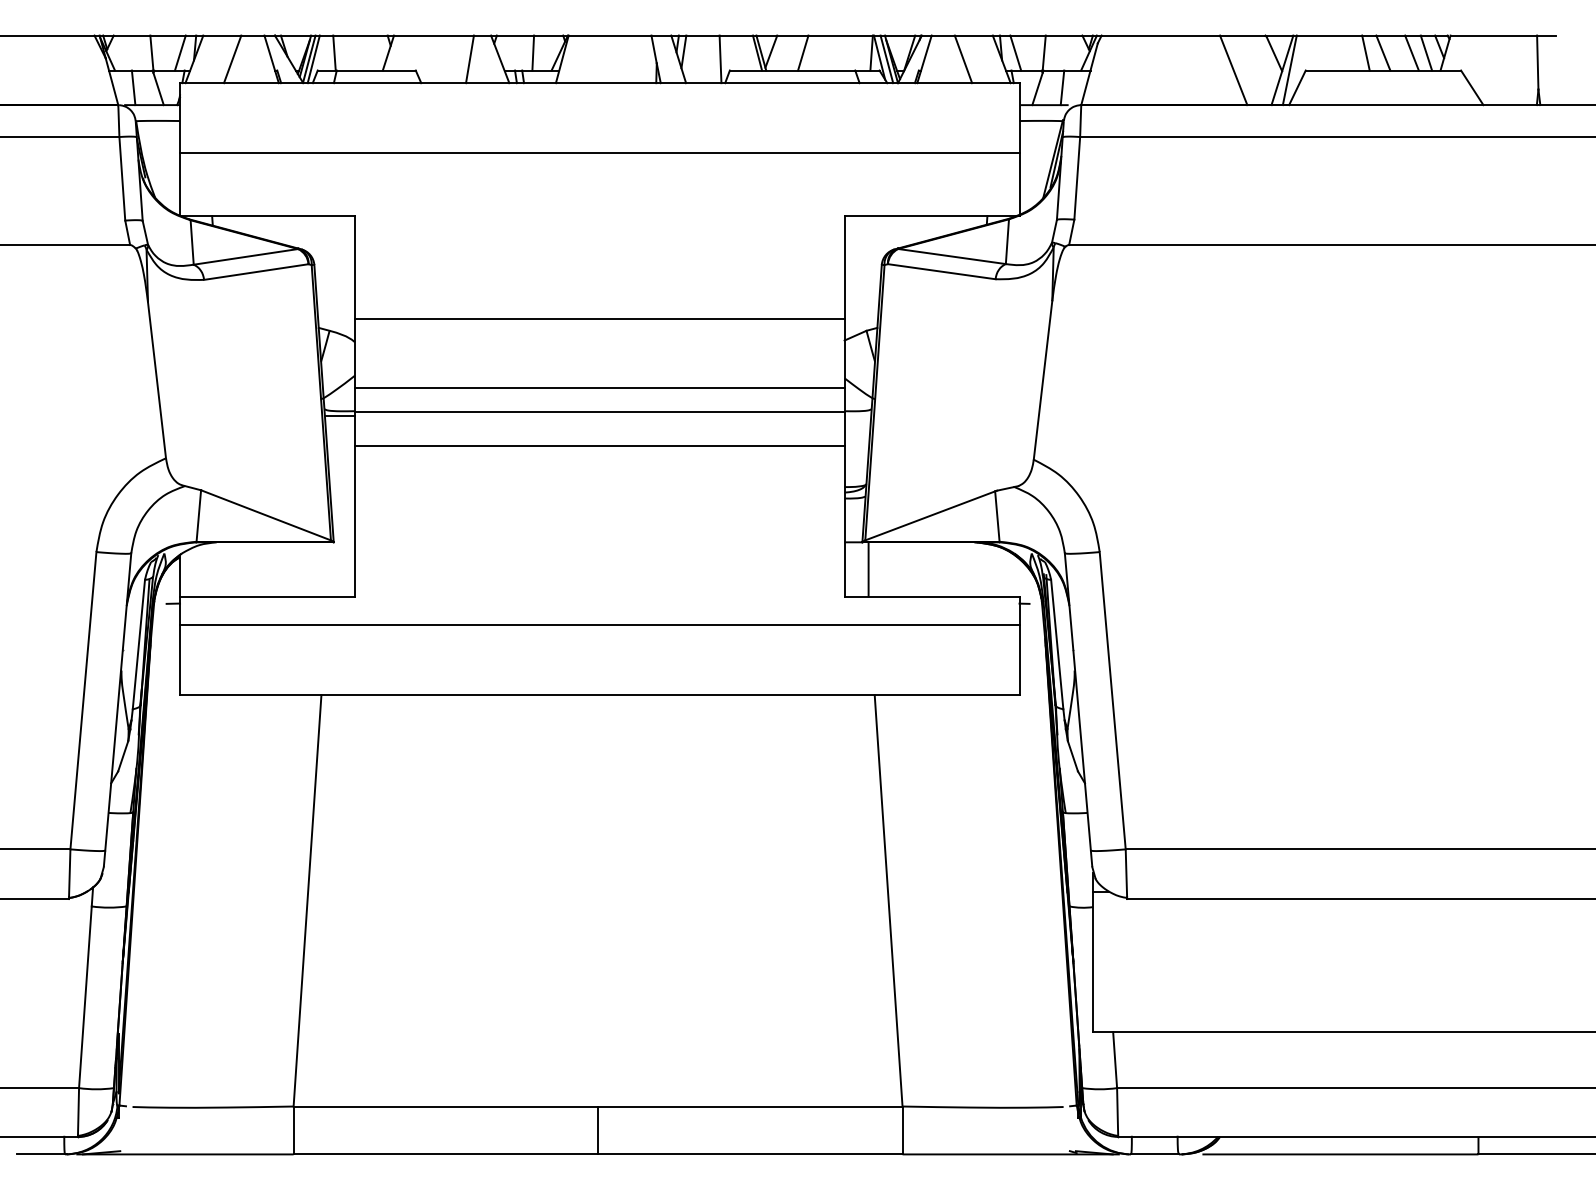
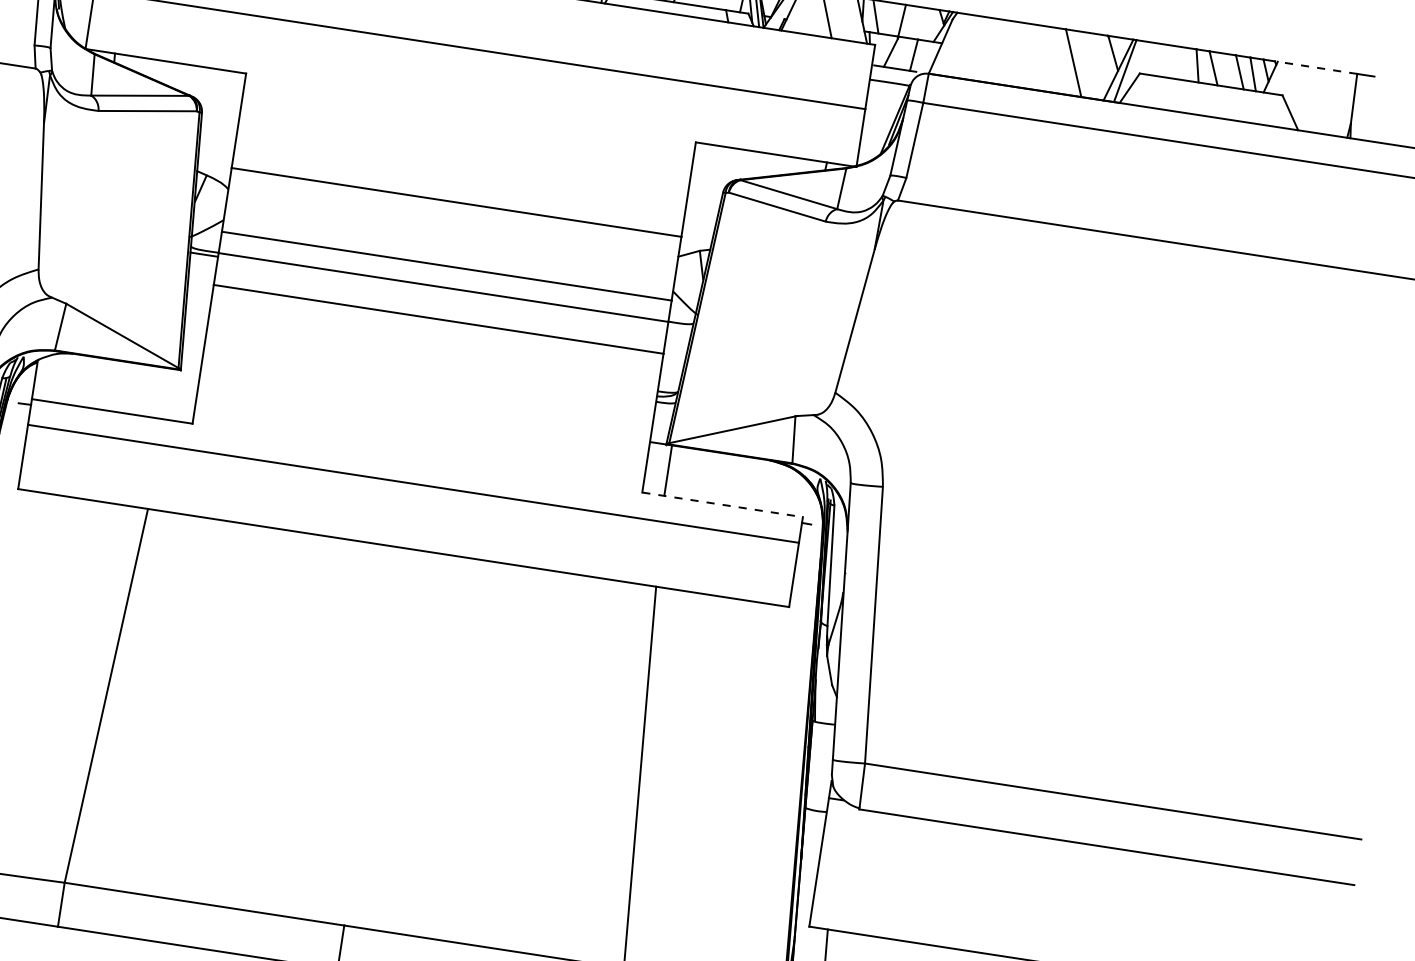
line: (1493, 35) -> (1317, 67), solid -> dashed
line: (932, 597) -> (722, 505), solid -> dashed

